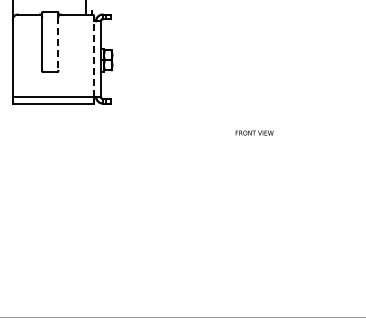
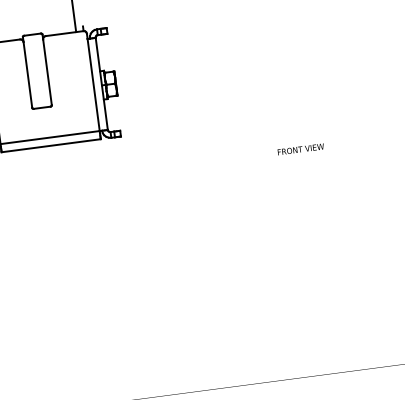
line: (58, 43) -> (47, 71), dashed -> solid
line: (94, 59) -> (94, 85), dashed -> solid

